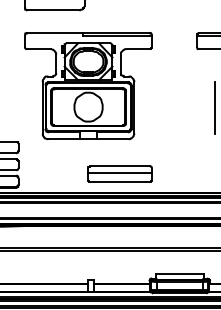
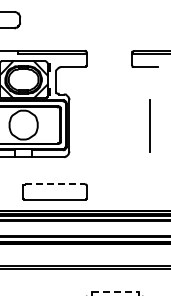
line: (119, 165) -> (54, 183), solid -> dashed
line: (119, 172) -> (54, 190), removed
line: (179, 273) -> (114, 291), solid -> dashed

